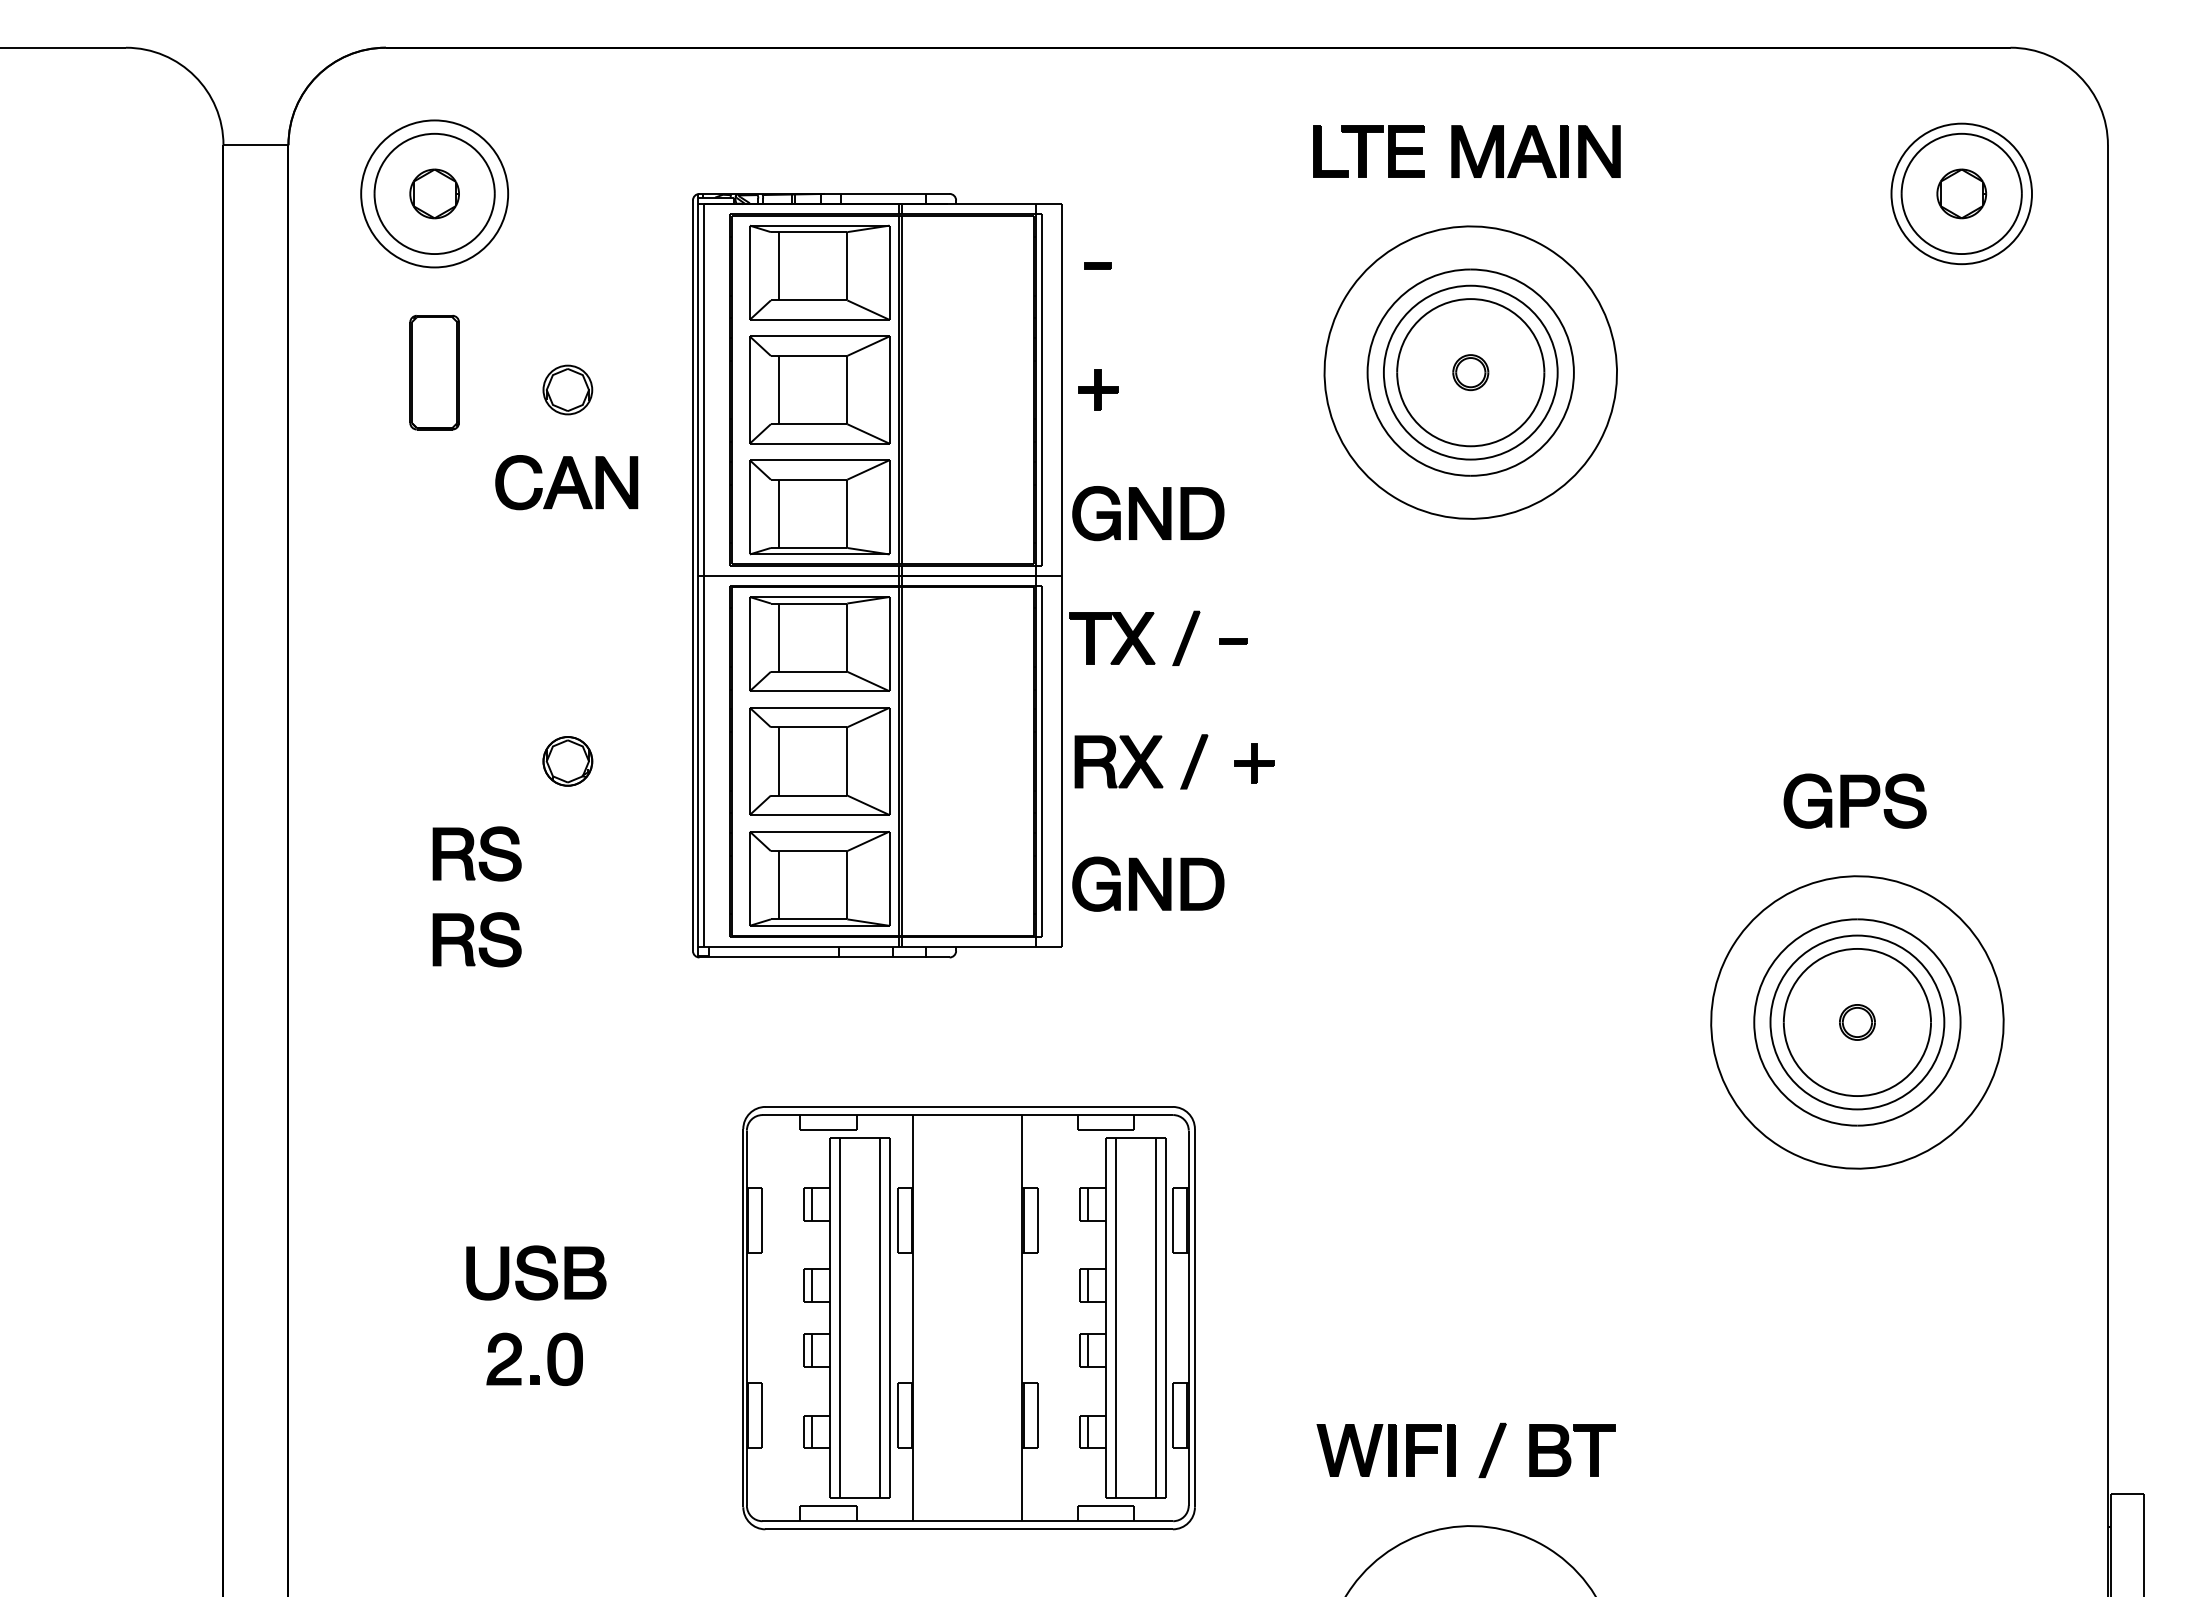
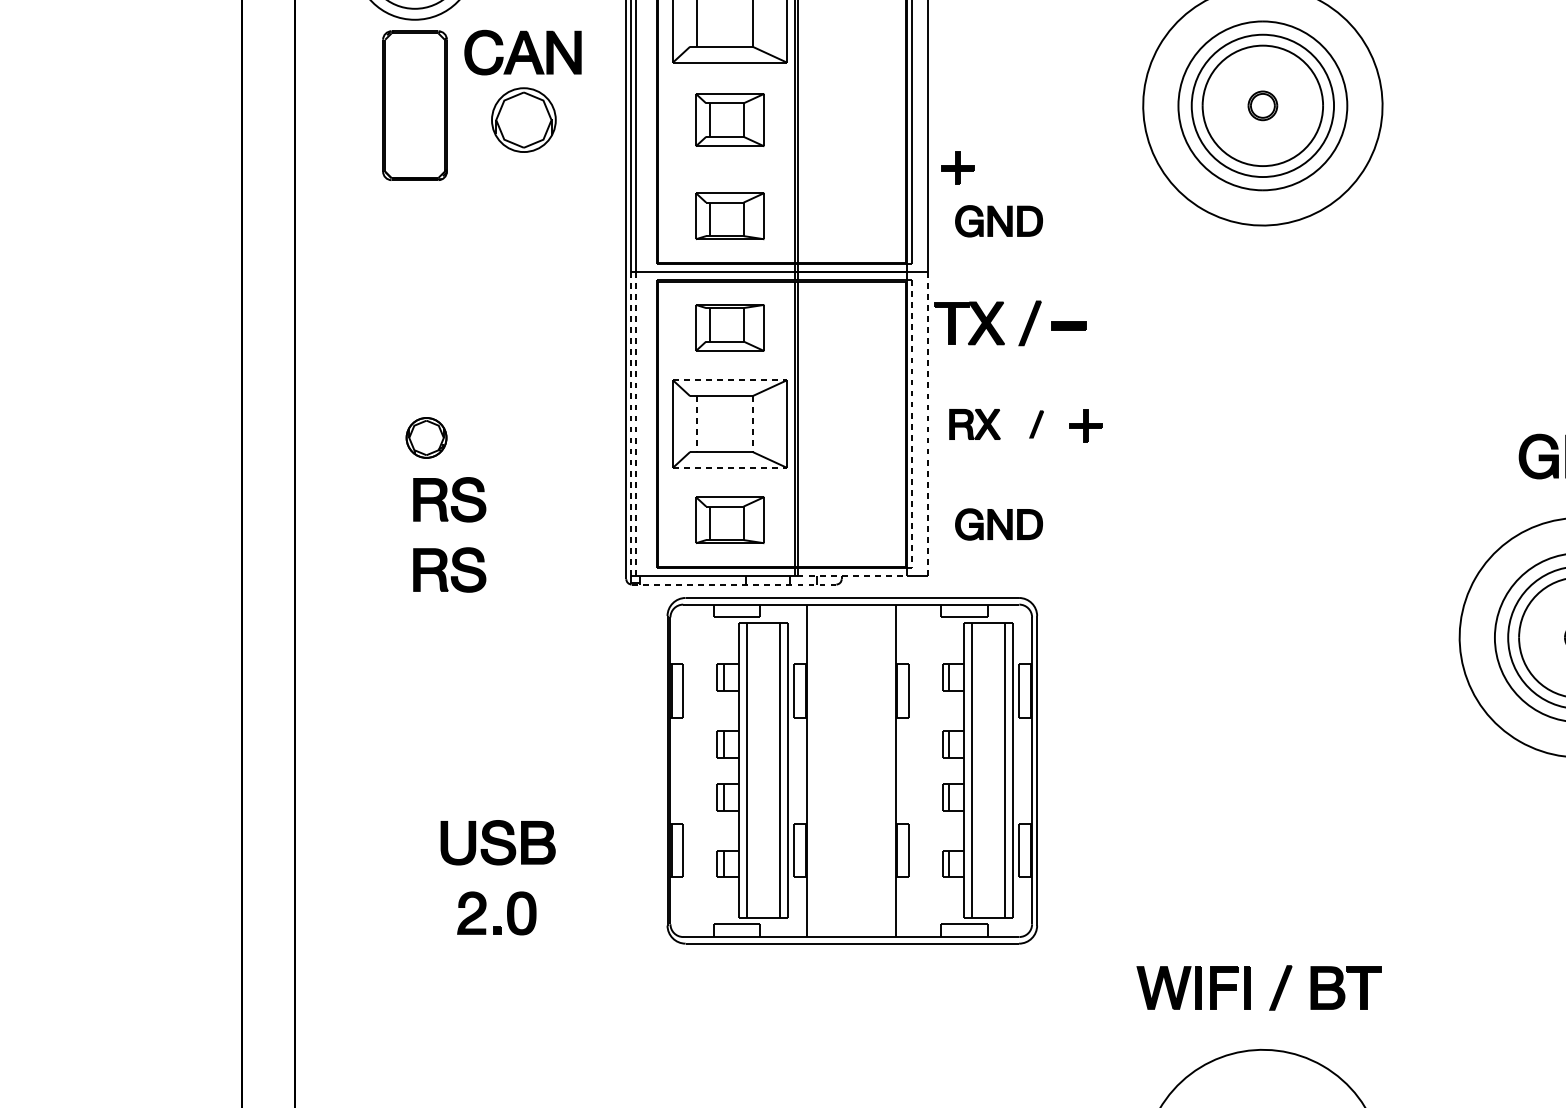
part: (1097, 265) -> (957, 18), removed
part: (434, 372) -> (414, 105), size x1.6
part: (567, 389) -> (523, 119), size x1.6
part: (819, 389) -> (729, 119), size x0.6
part: (1098, 389) -> (958, 167), moved
part: (566, 482) -> (522, 52), moved
part: (819, 507) -> (729, 216), size x0.6
part: (1148, 513) -> (999, 221), size x0.7
part: (1233, 641) -> (1068, 325), size x1.6
part: (819, 643) -> (729, 327), size x0.6
line: (819, 707) -> (729, 379), solid -> dashed
part: (567, 761) -> (426, 438), moved
line: (698, 761) -> (630, 424), solid -> dashed
line: (704, 761) -> (635, 424), solid -> dashed
line: (779, 761) -> (697, 424), solid -> dashed
line: (847, 761) -> (752, 424), solid -> dashed
line: (1042, 761) -> (912, 424), solid -> dashed
line: (1061, 761) -> (927, 424), solid -> dashed
part: (1118, 761) -> (974, 424), size x0.7
part: (1194, 761) -> (1036, 424), size x0.6
line: (819, 815) -> (729, 468), solid -> dashed
part: (819, 878) -> (729, 519), size x0.6
part: (1148, 883) -> (999, 523), size x0.7
line: (969, 947) -> (852, 576), solid -> dashed
line: (824, 957) -> (733, 584), solid -> dashed
part: (968, 1318) -> (851, 771), moved

